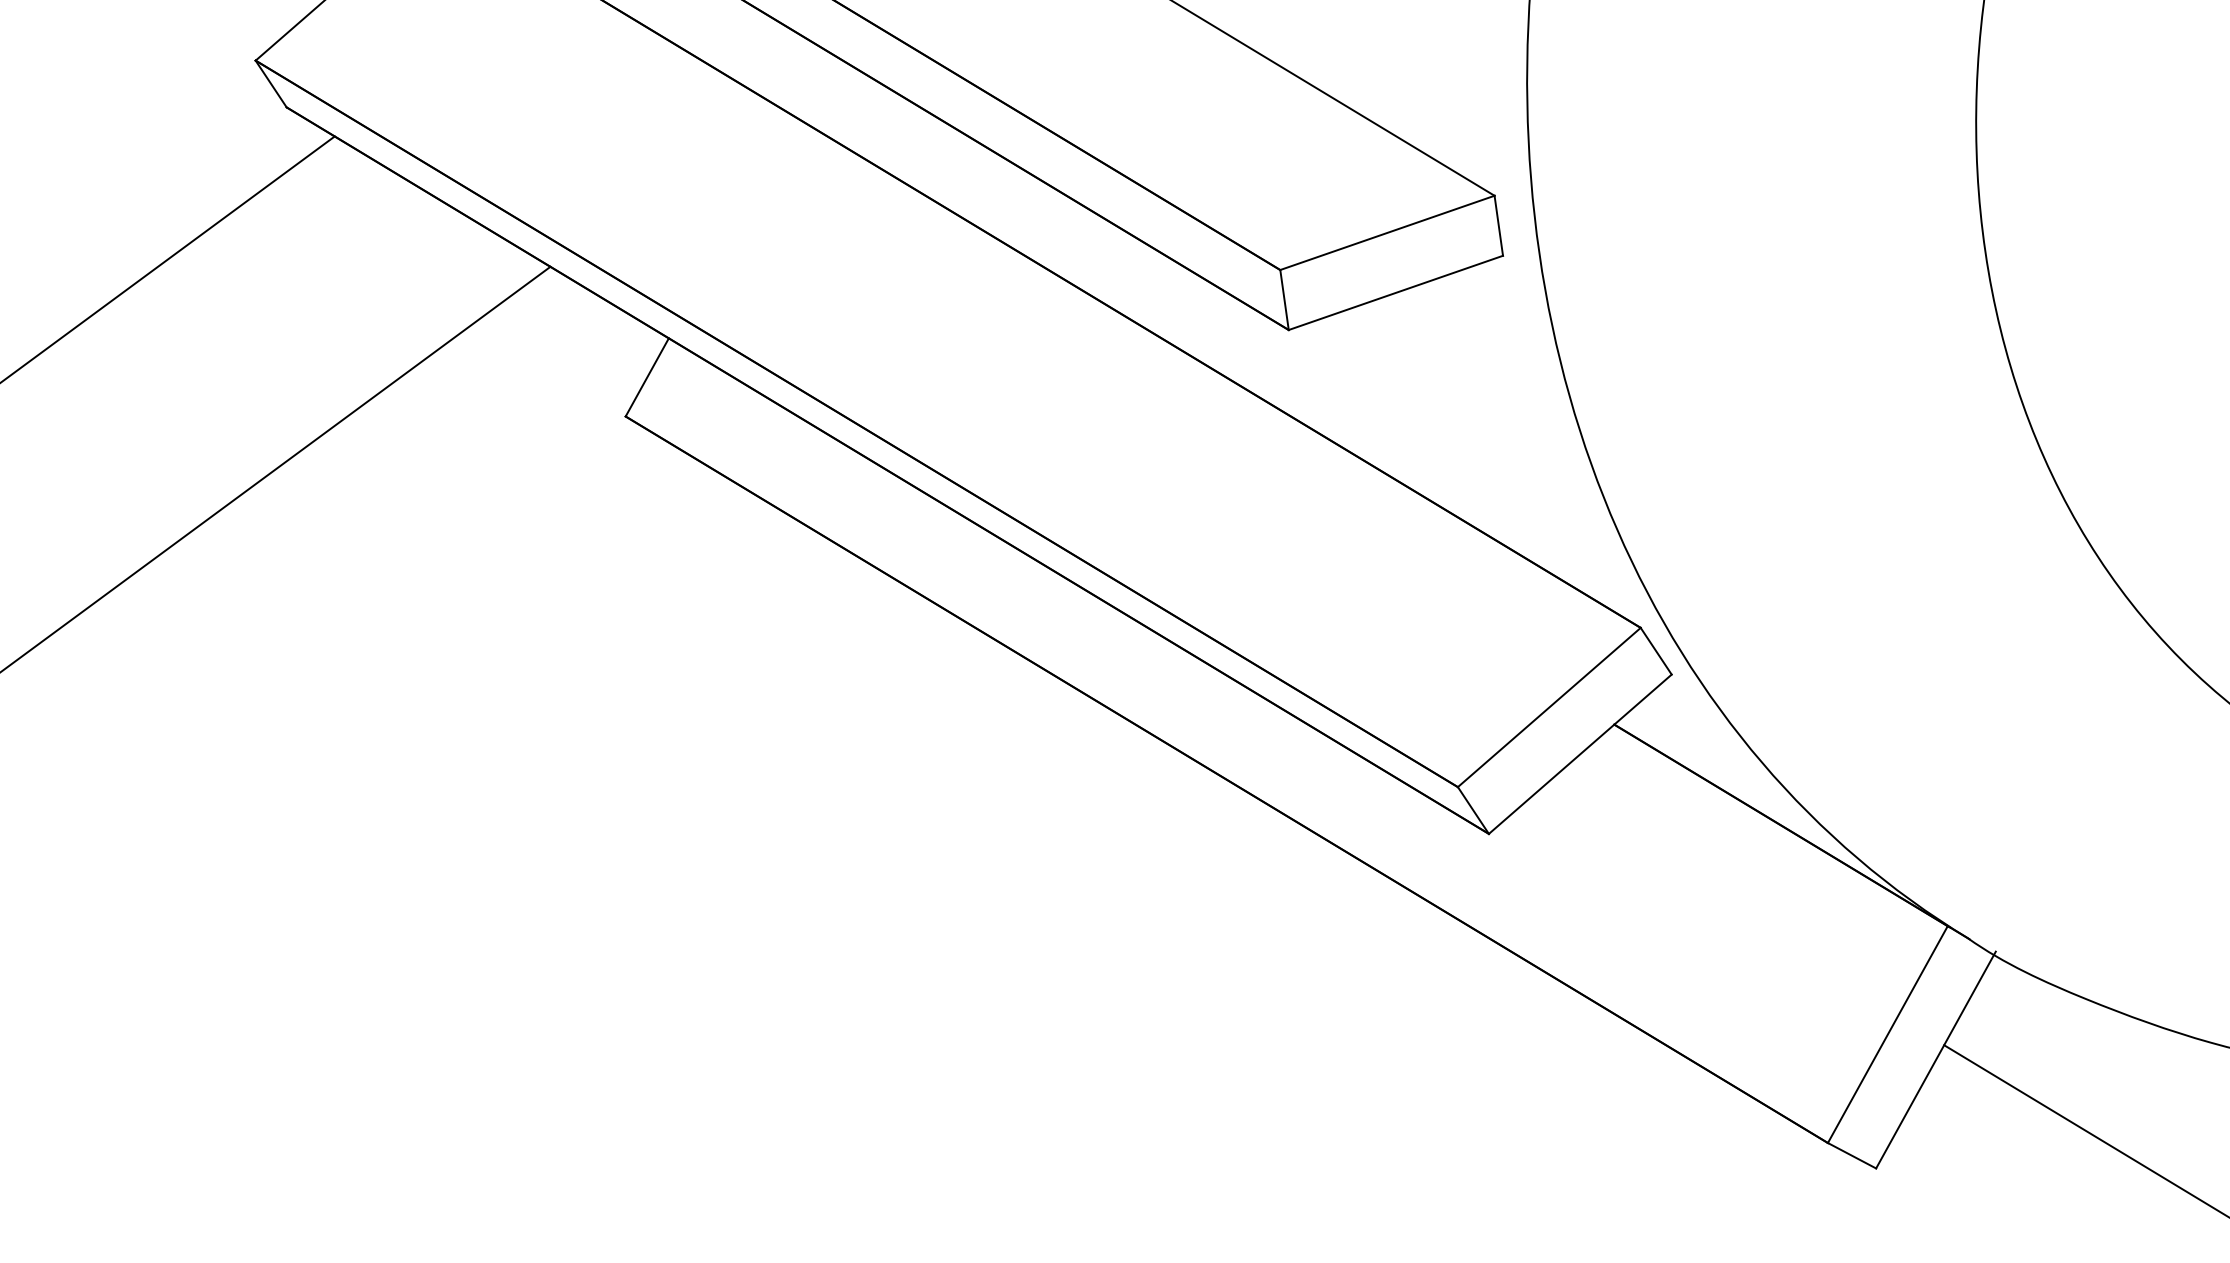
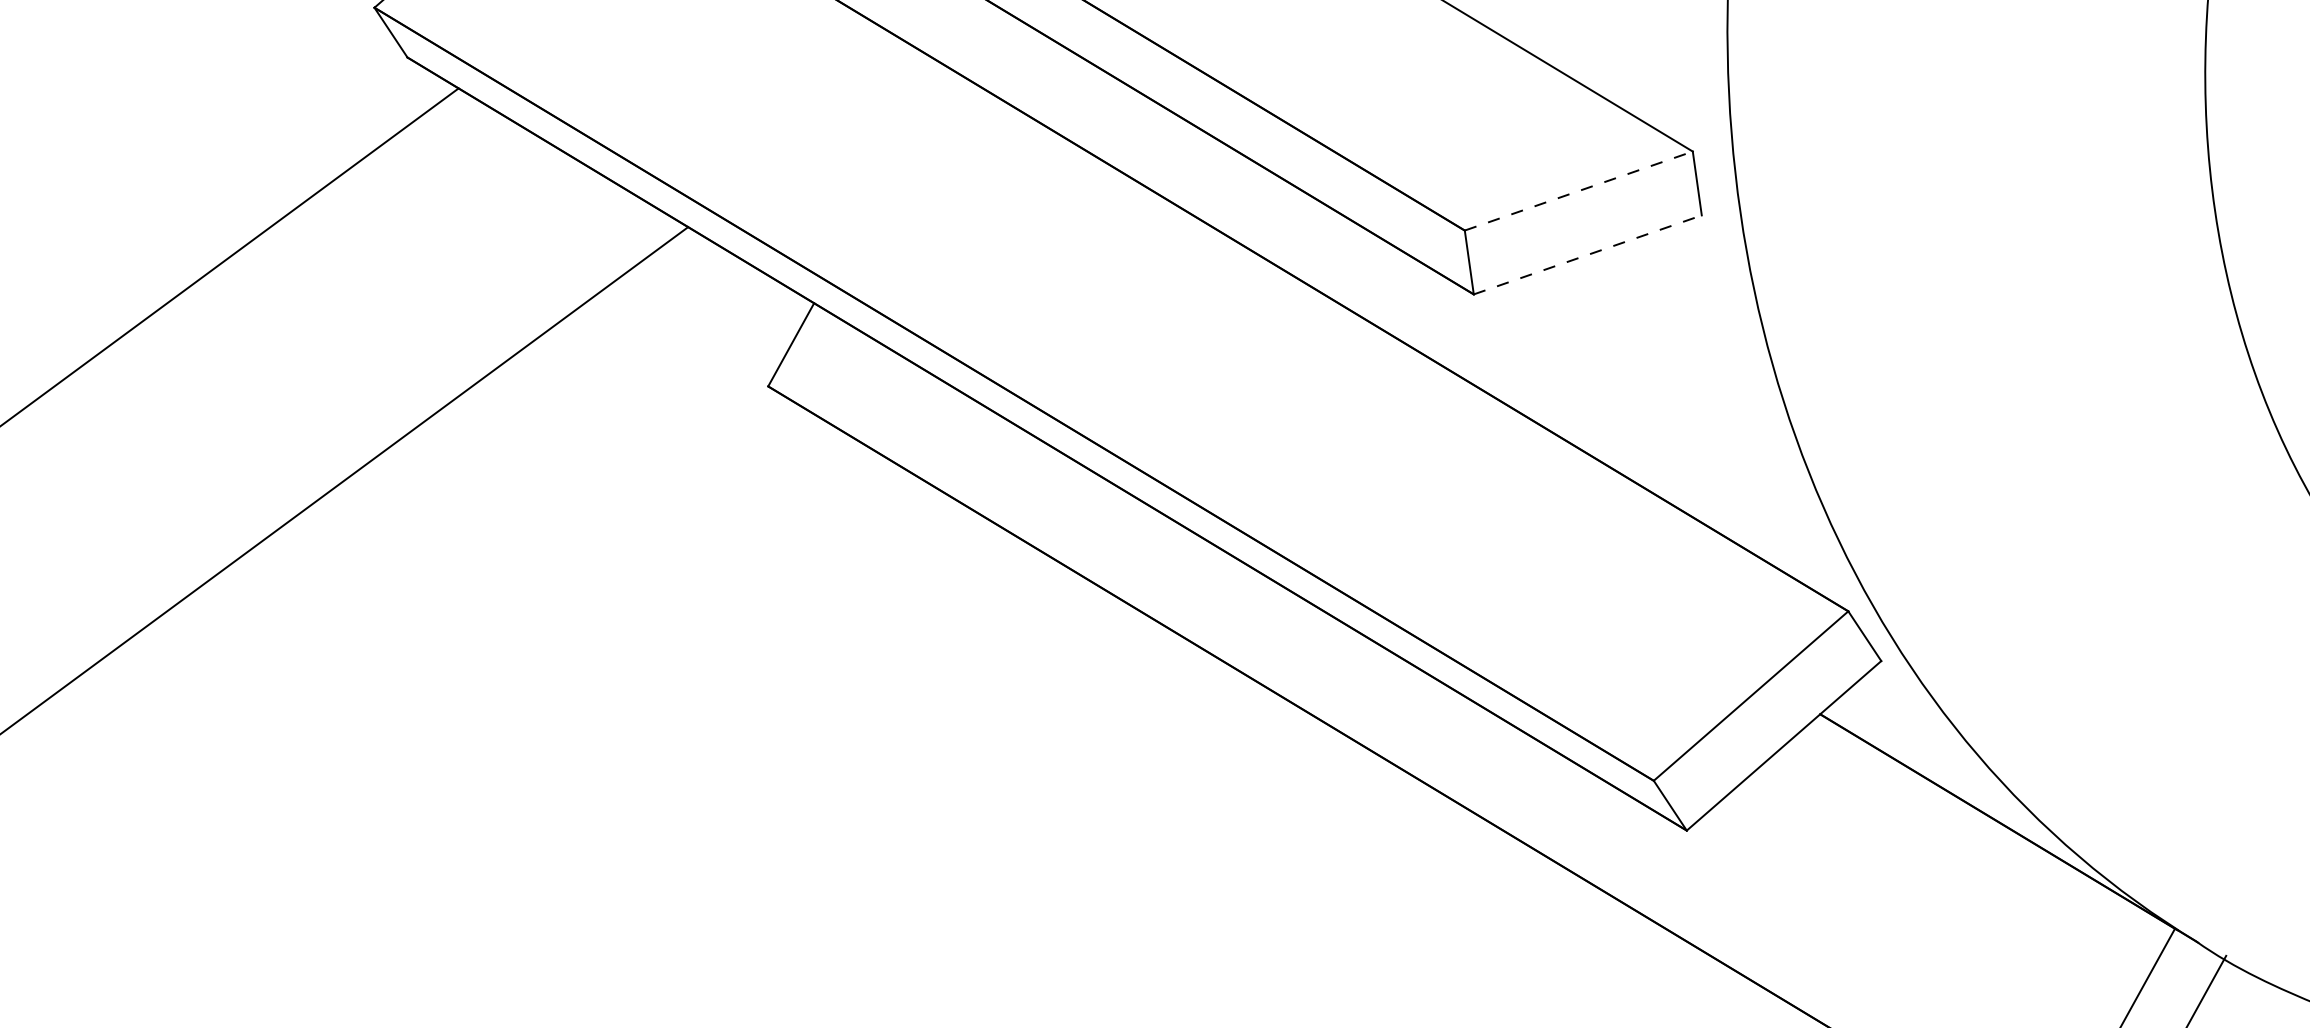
line: (1387, 232) -> (1578, 190), solid -> dashed
line: (1396, 292) -> (1588, 254), solid -> dashed

